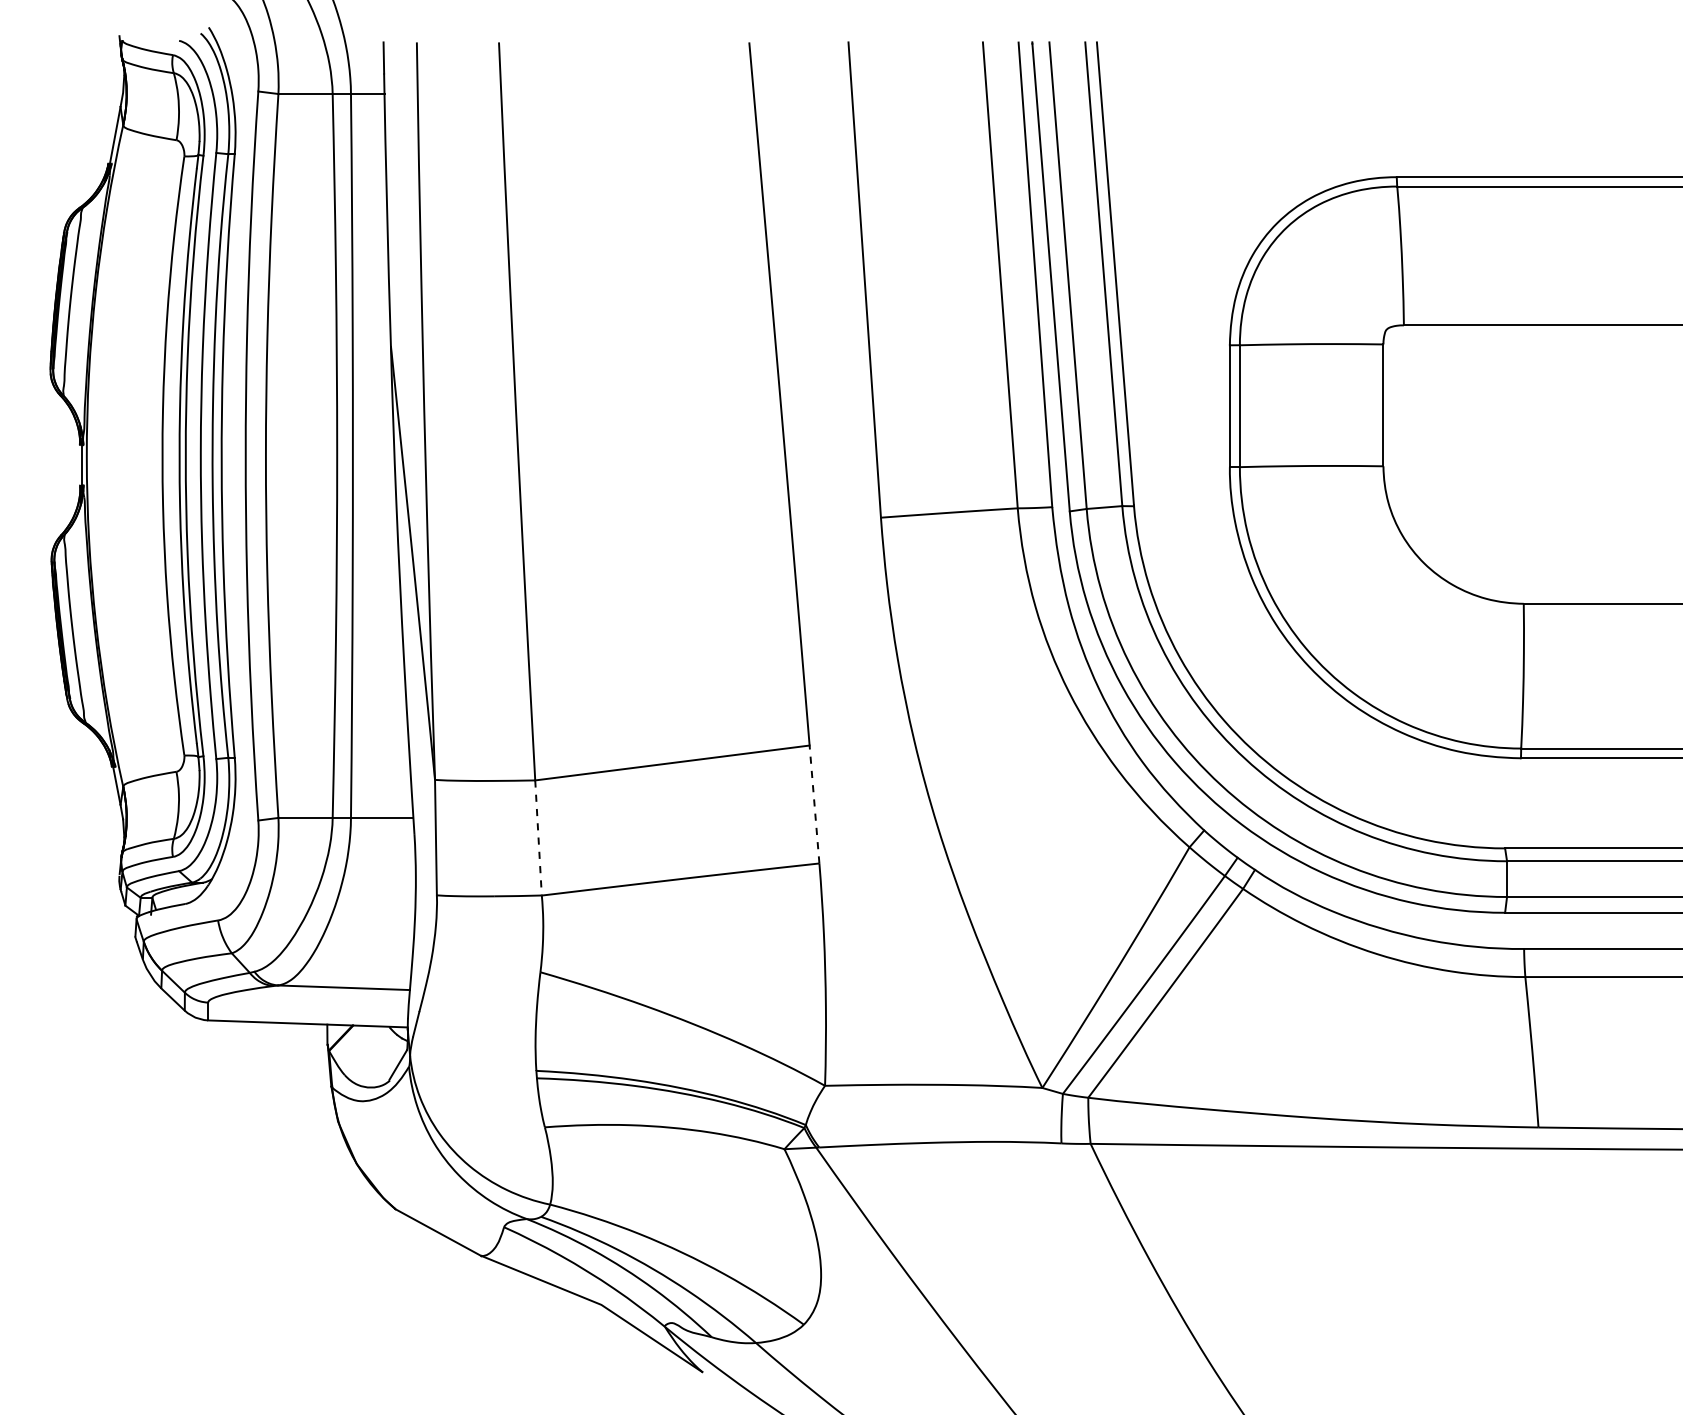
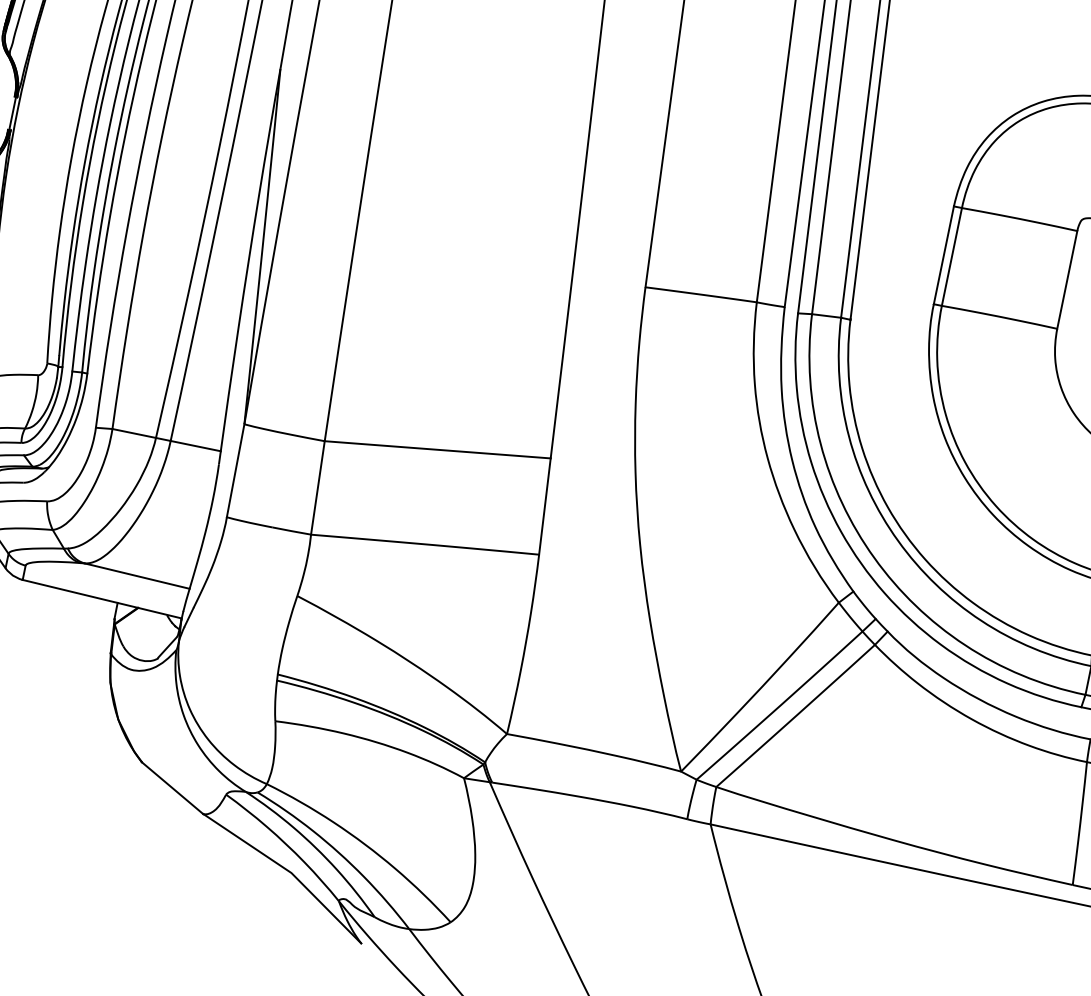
line: (814, 804) -> (544, 506), dashed -> solid
line: (538, 837) -> (317, 487), dashed -> solid

